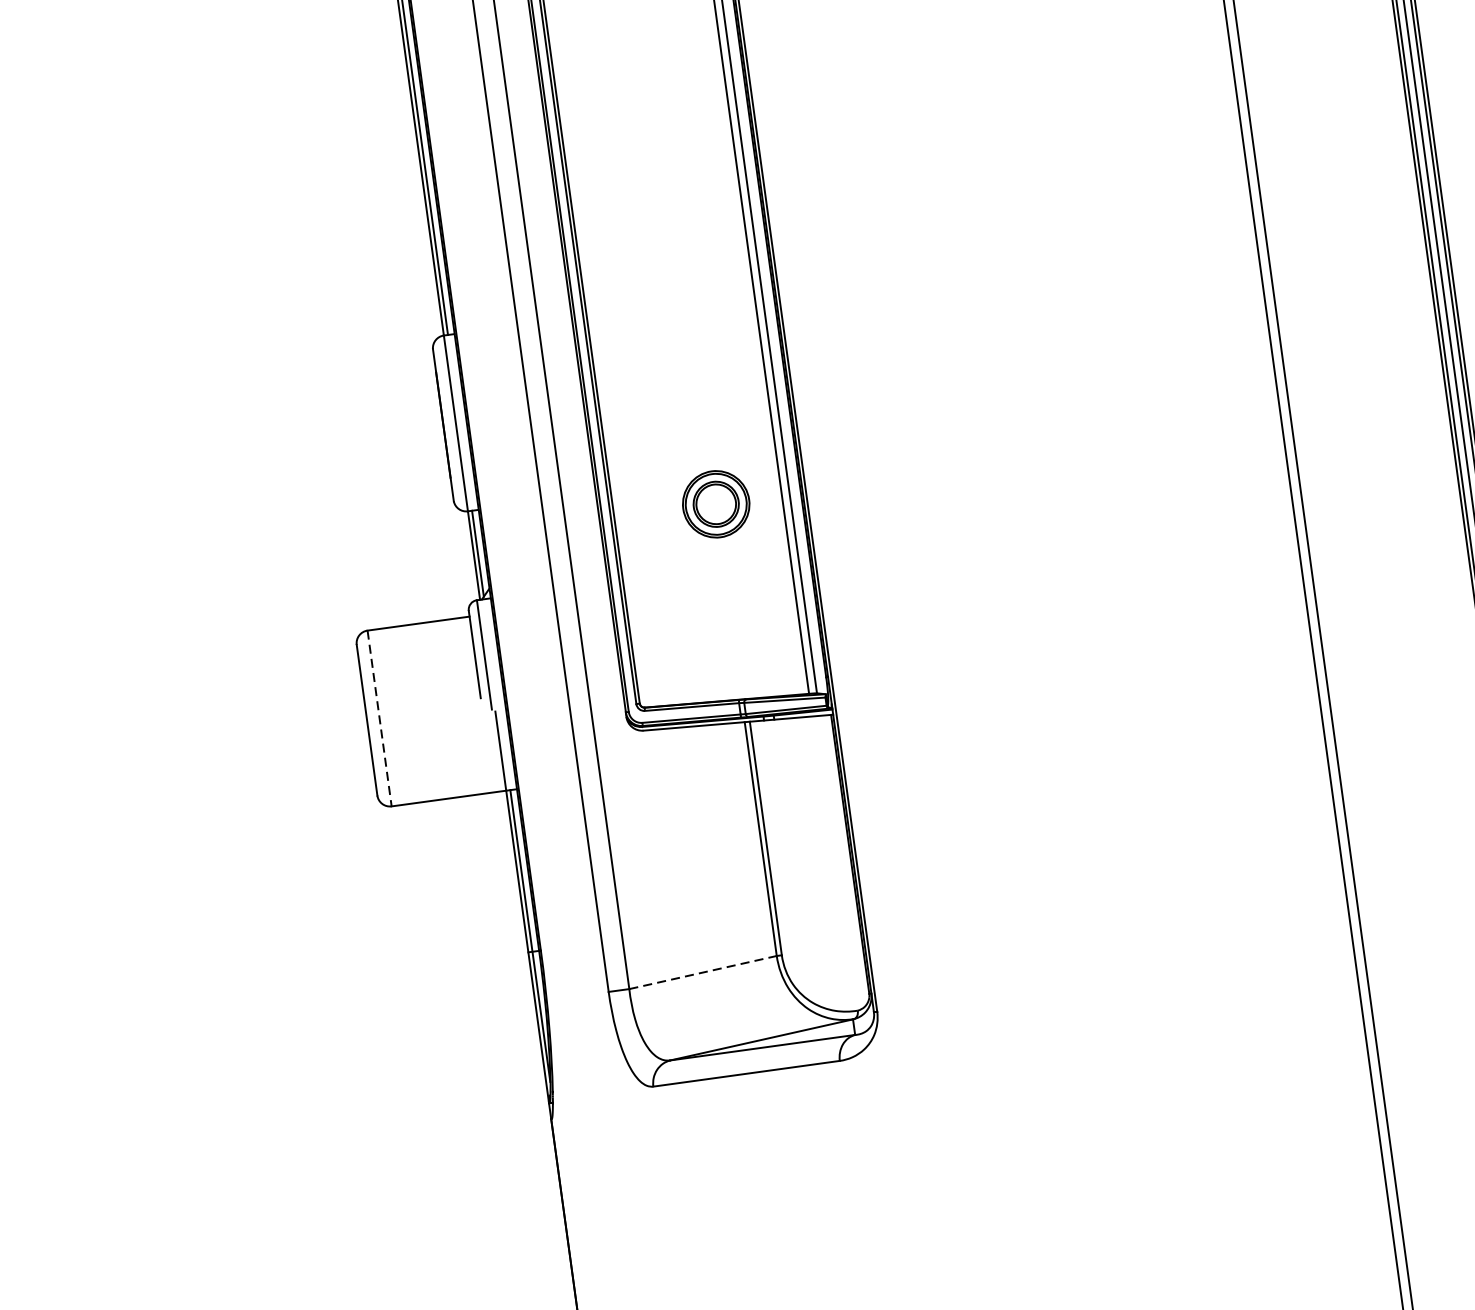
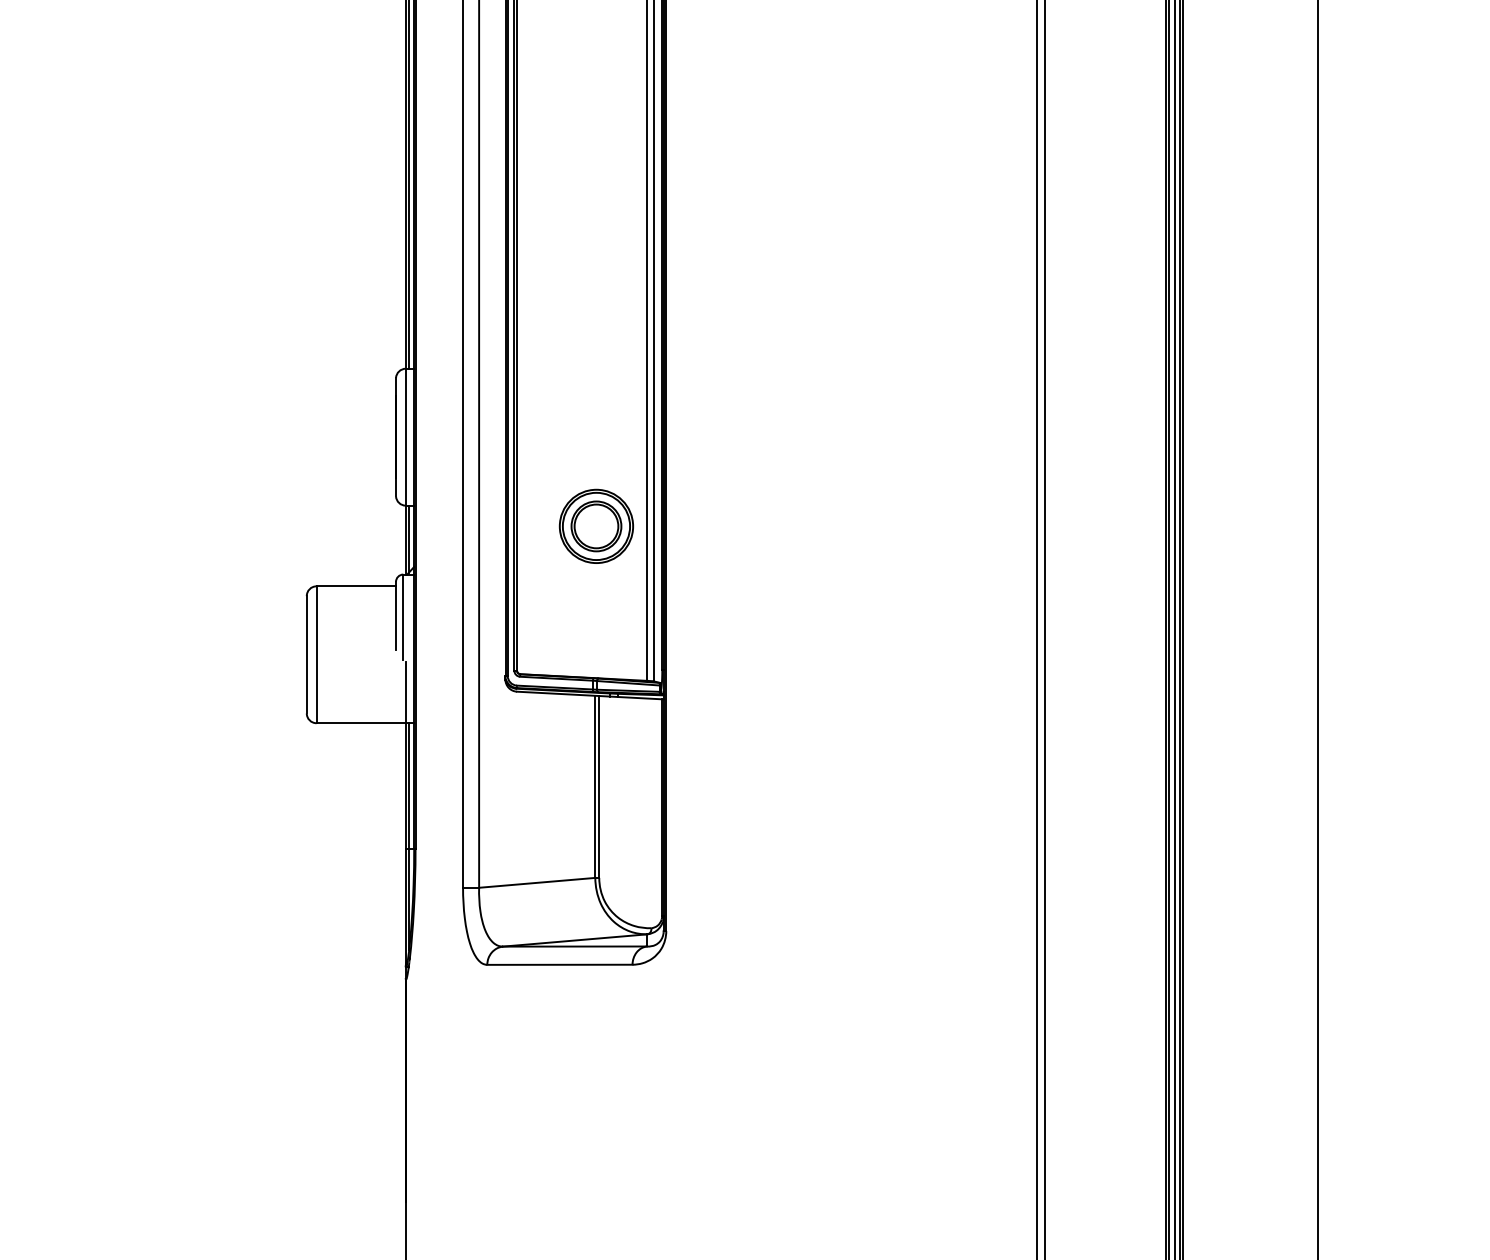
part: (715, 503) -> (595, 525), size x1.43
line: (379, 719) -> (316, 655), dashed -> solid
line: (703, 972) -> (537, 882), dashed -> solid

